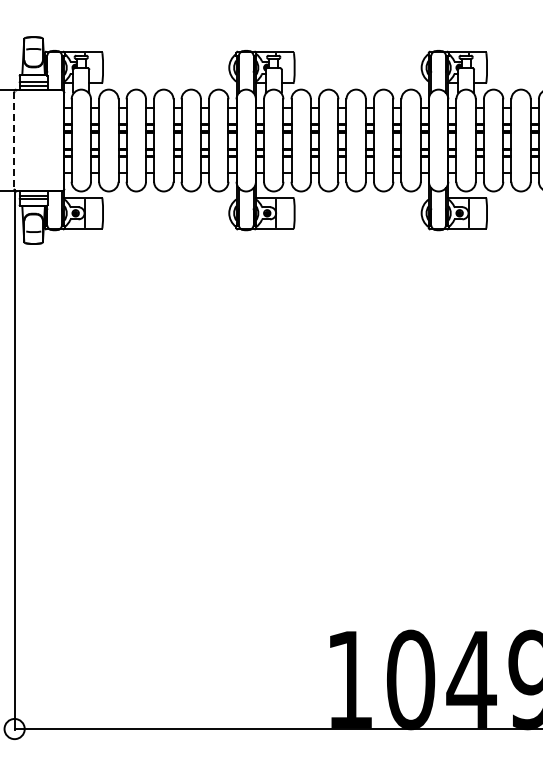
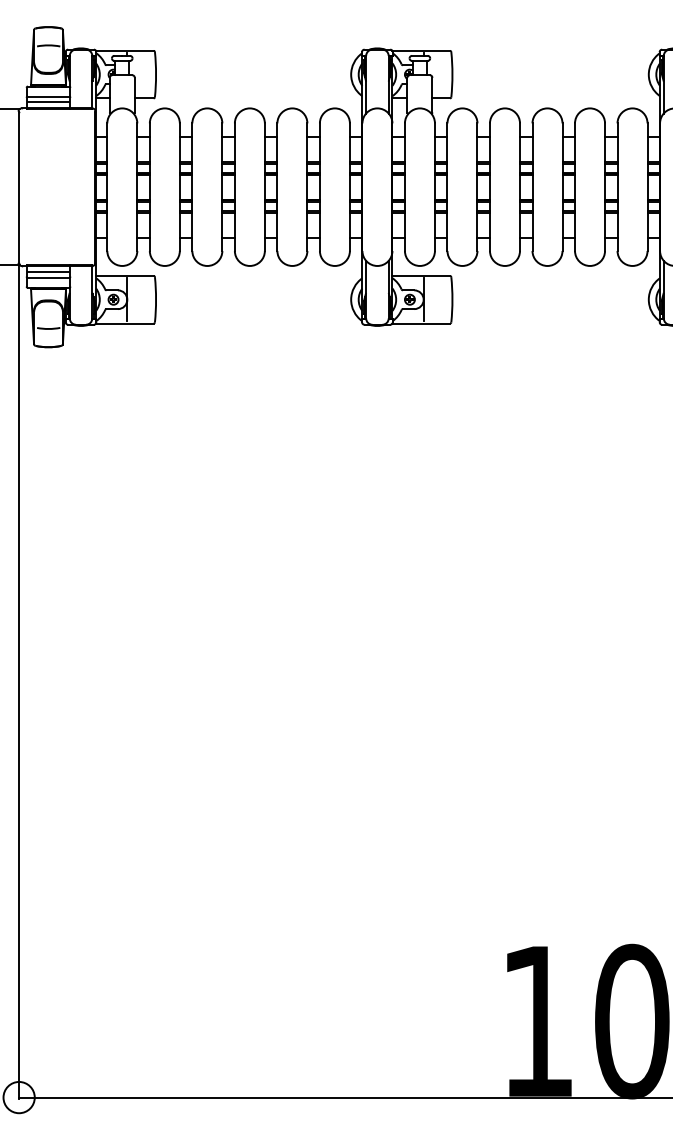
line: (14, 140) -> (18, 187), dashed -> solid

